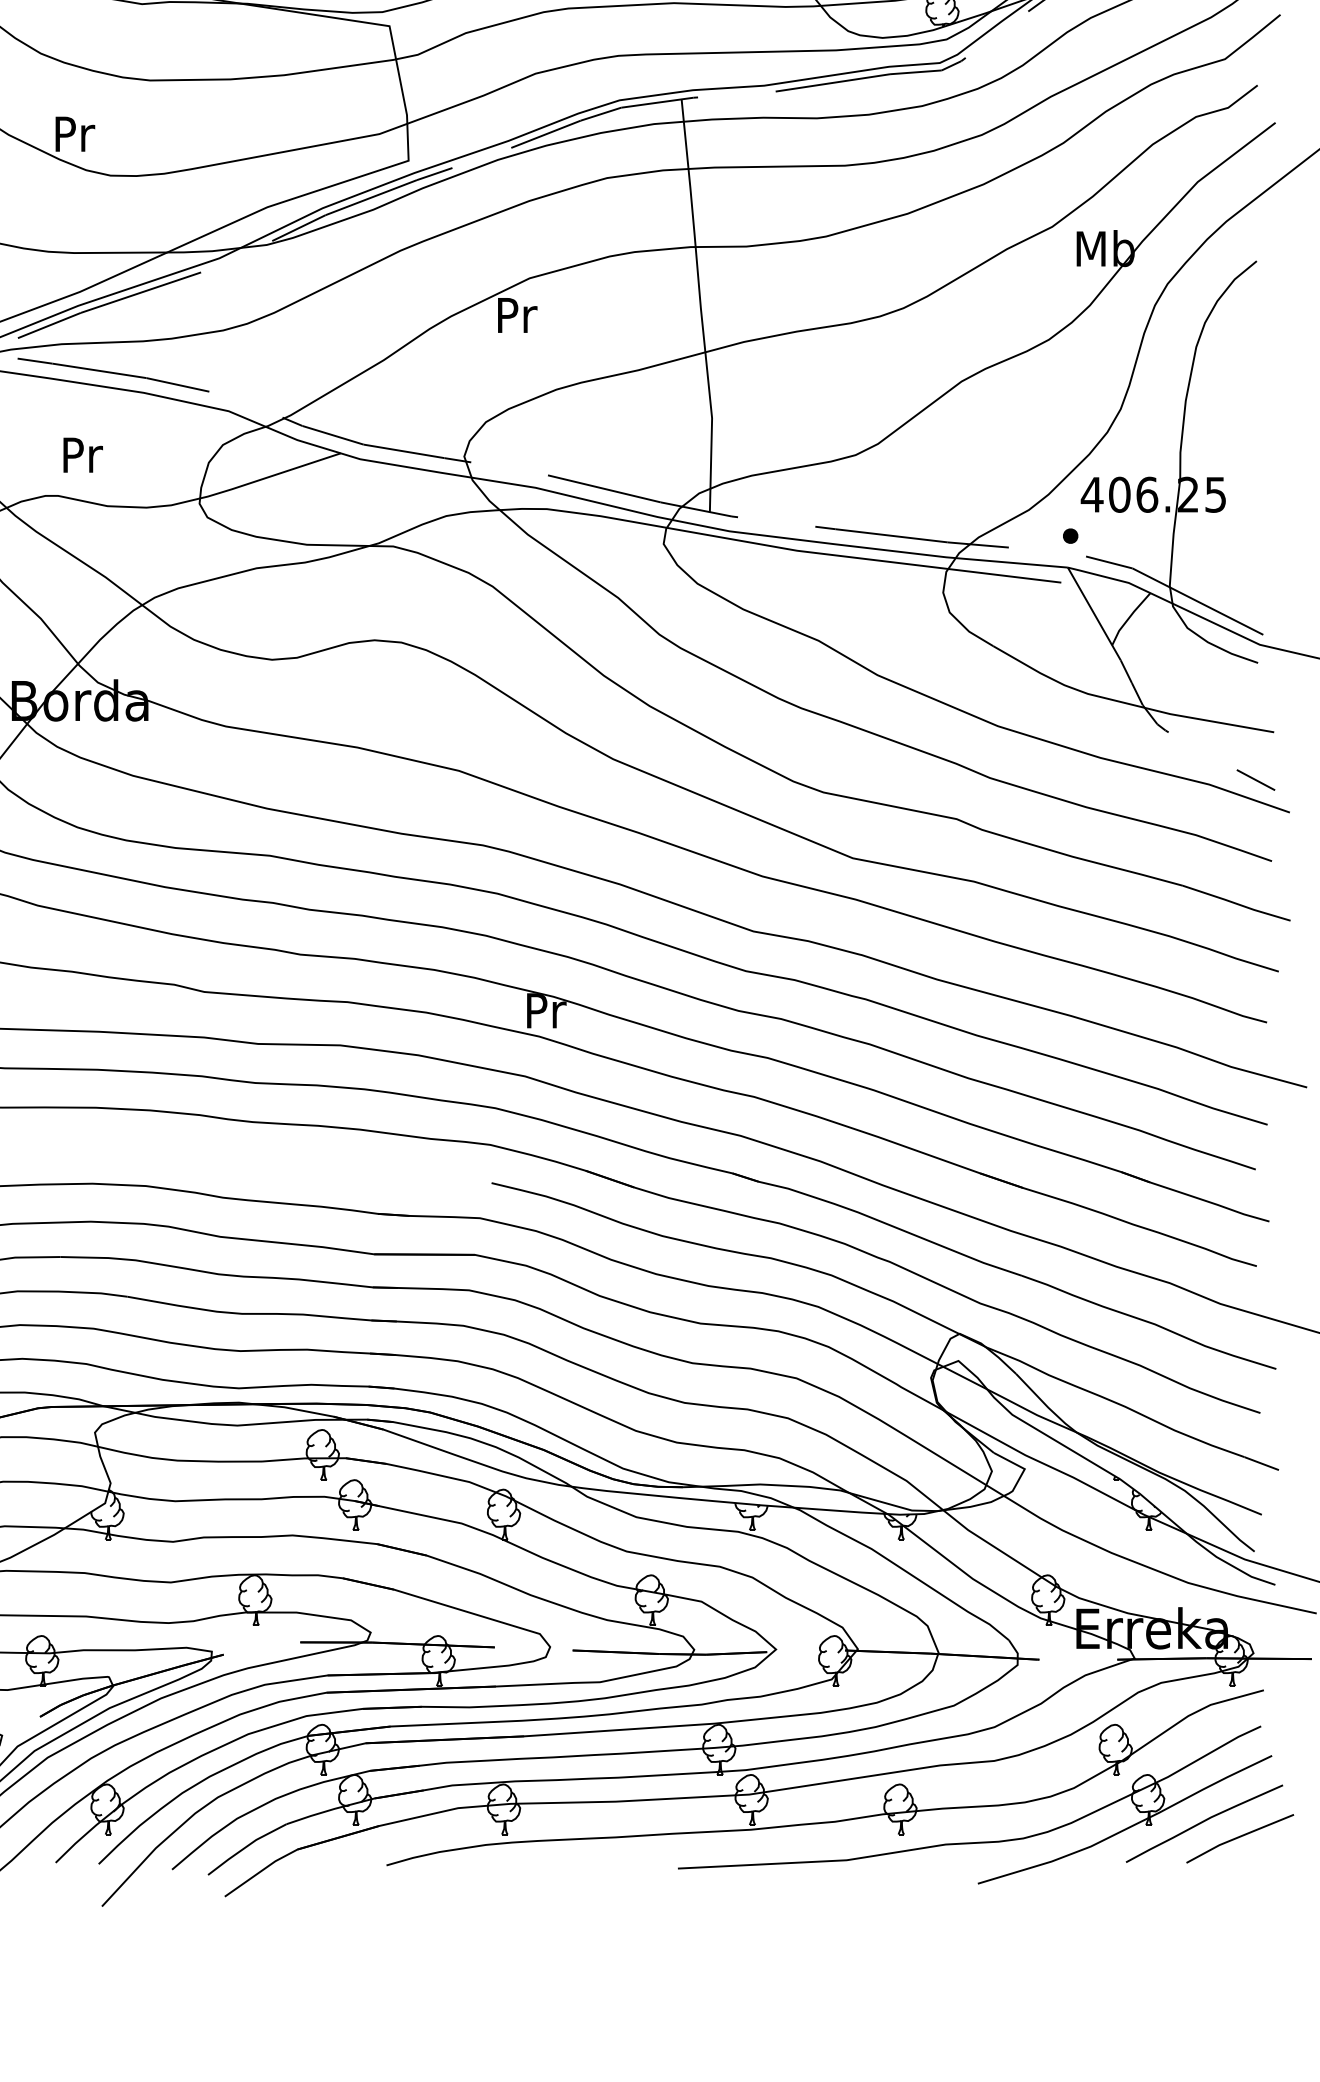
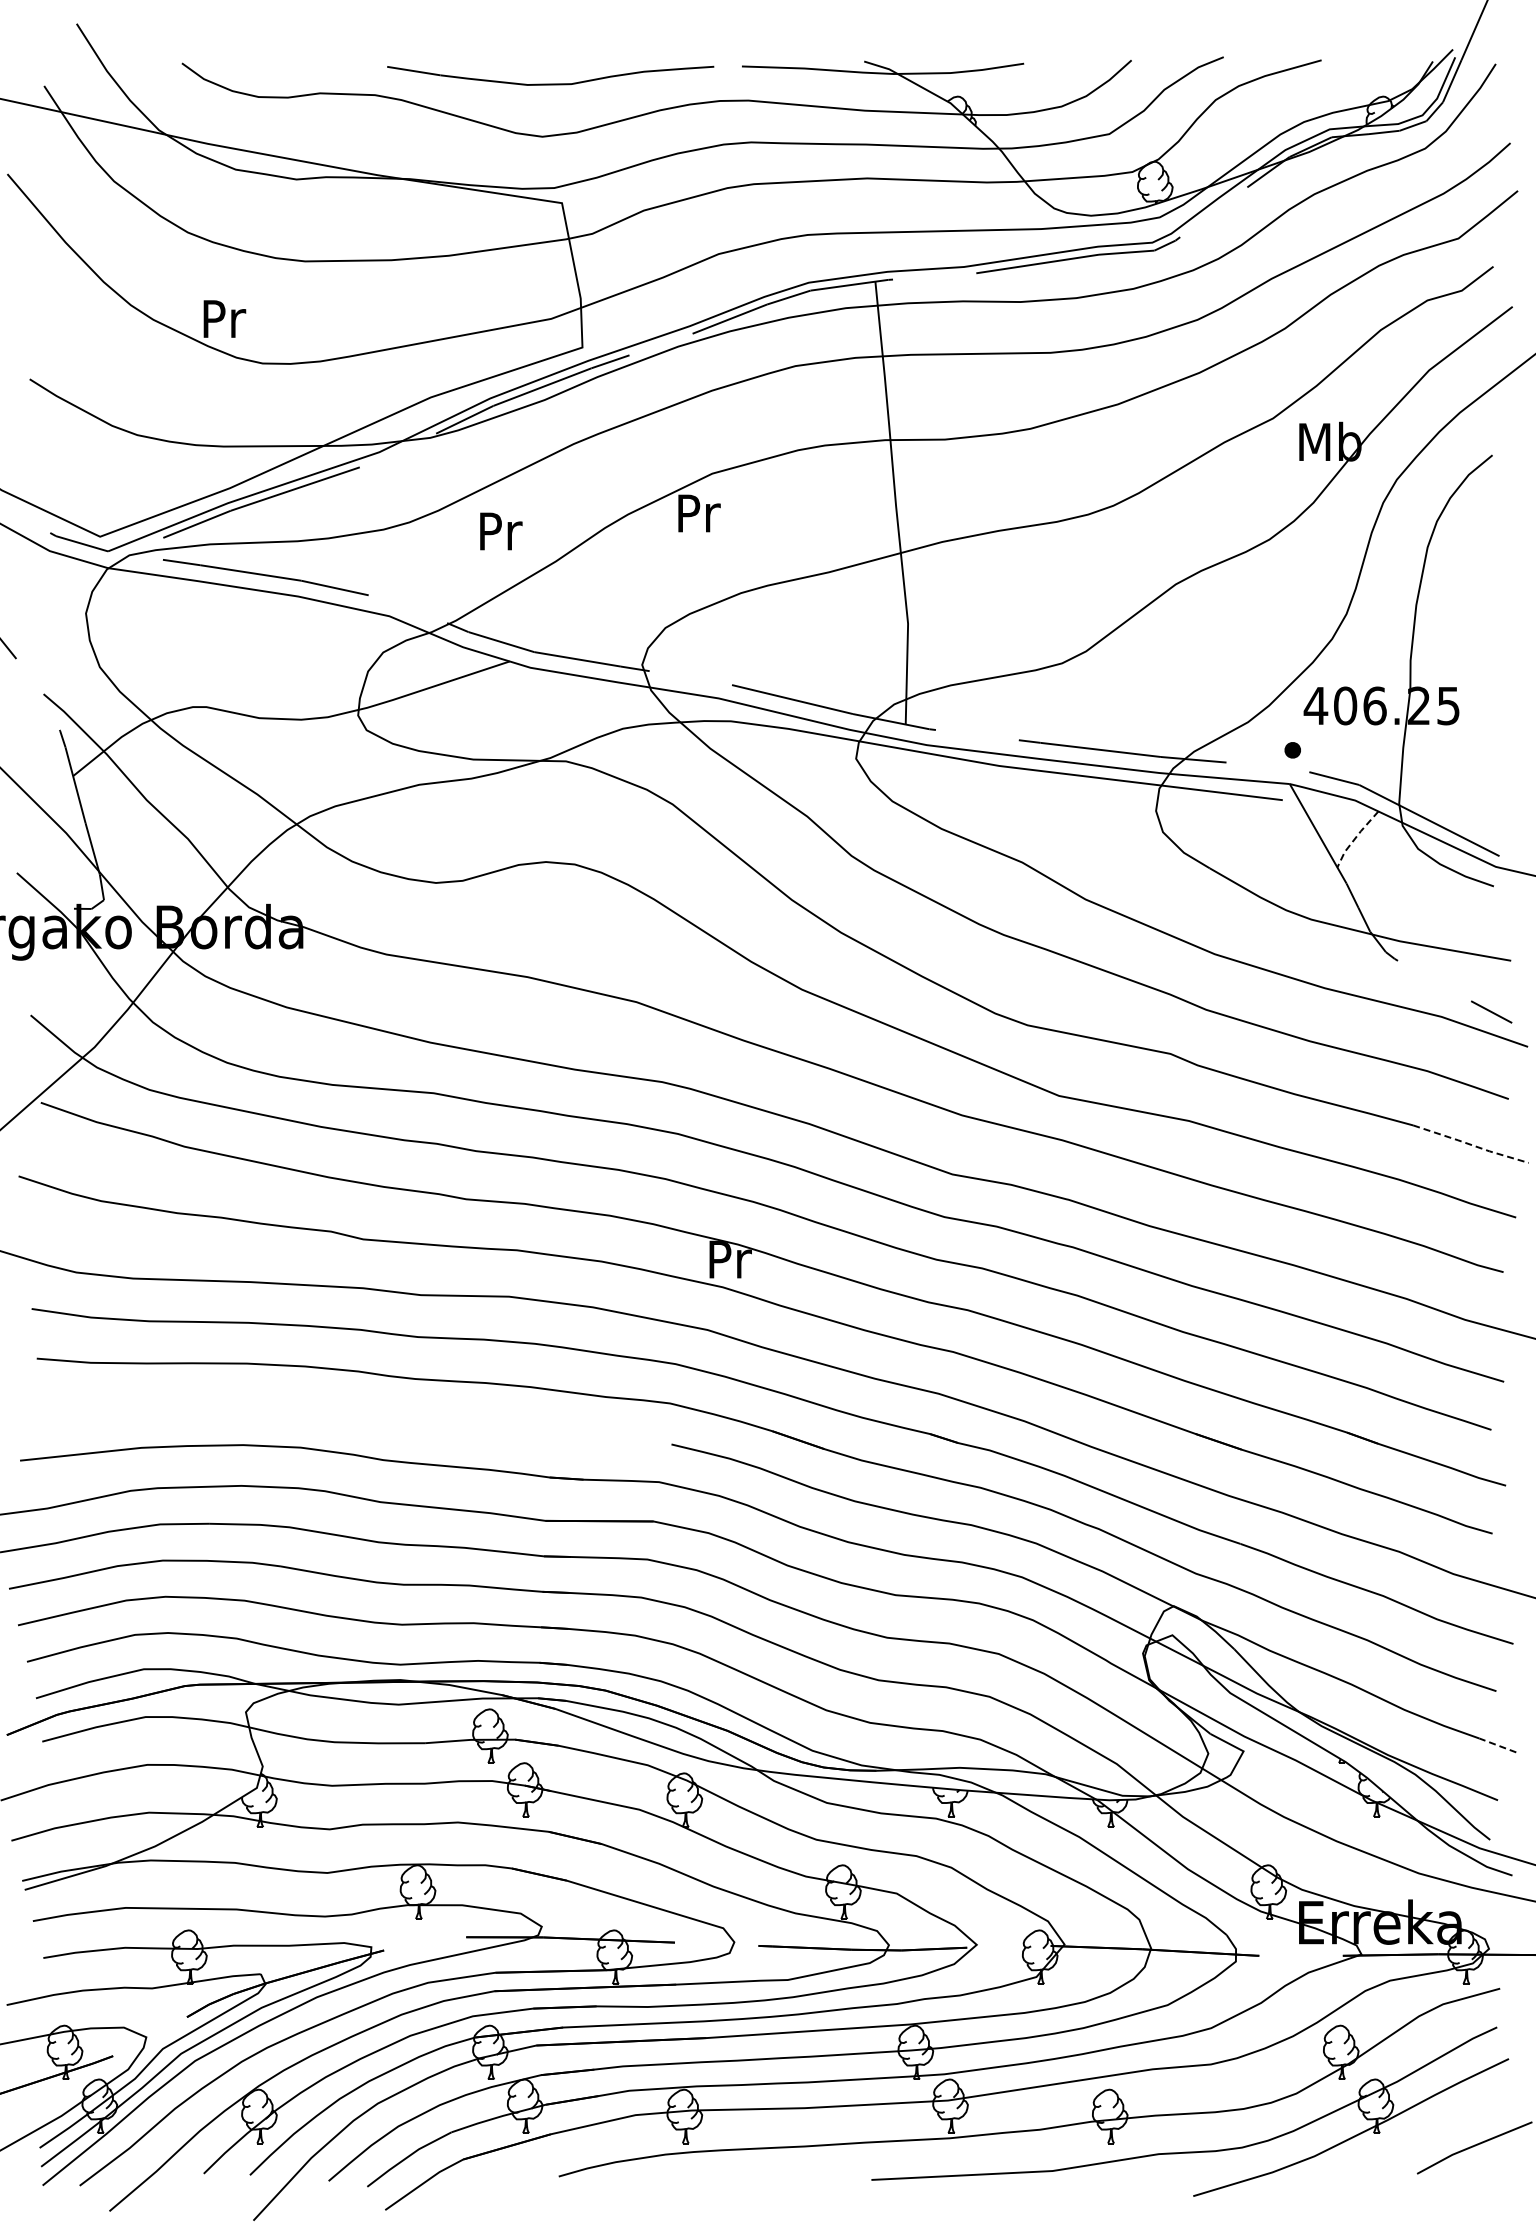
text: (83, 455) -> (501, 531), moved
line: (1129, 618) -> (1355, 838), solid -> dashed
line: (1237, 903) -> (1471, 1144), solid -> dashed
line: (1261, 1463) -> (1497, 1745), solid -> dashed
curve: (1203, 1822) -> (1435, 2130), removed

